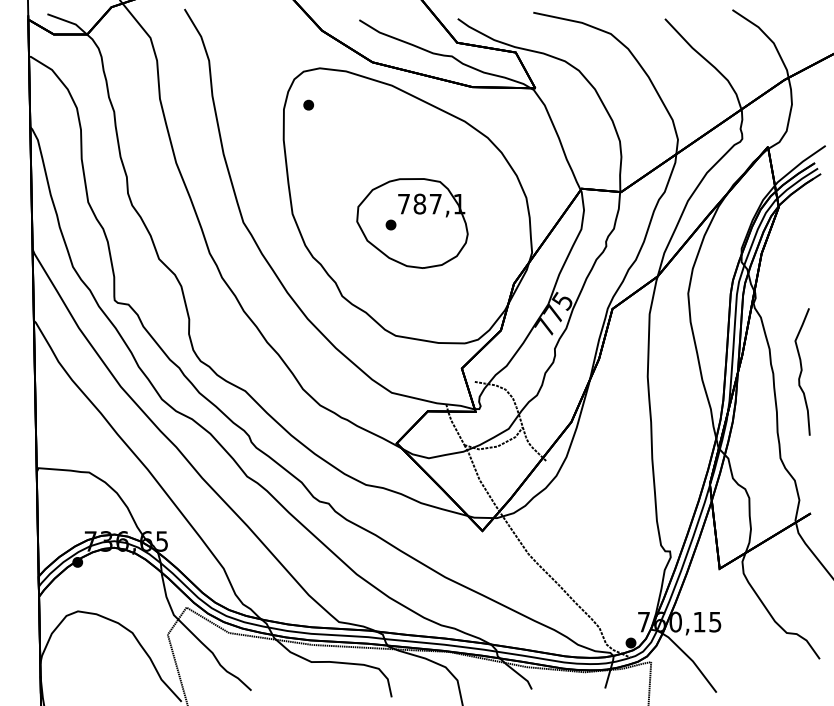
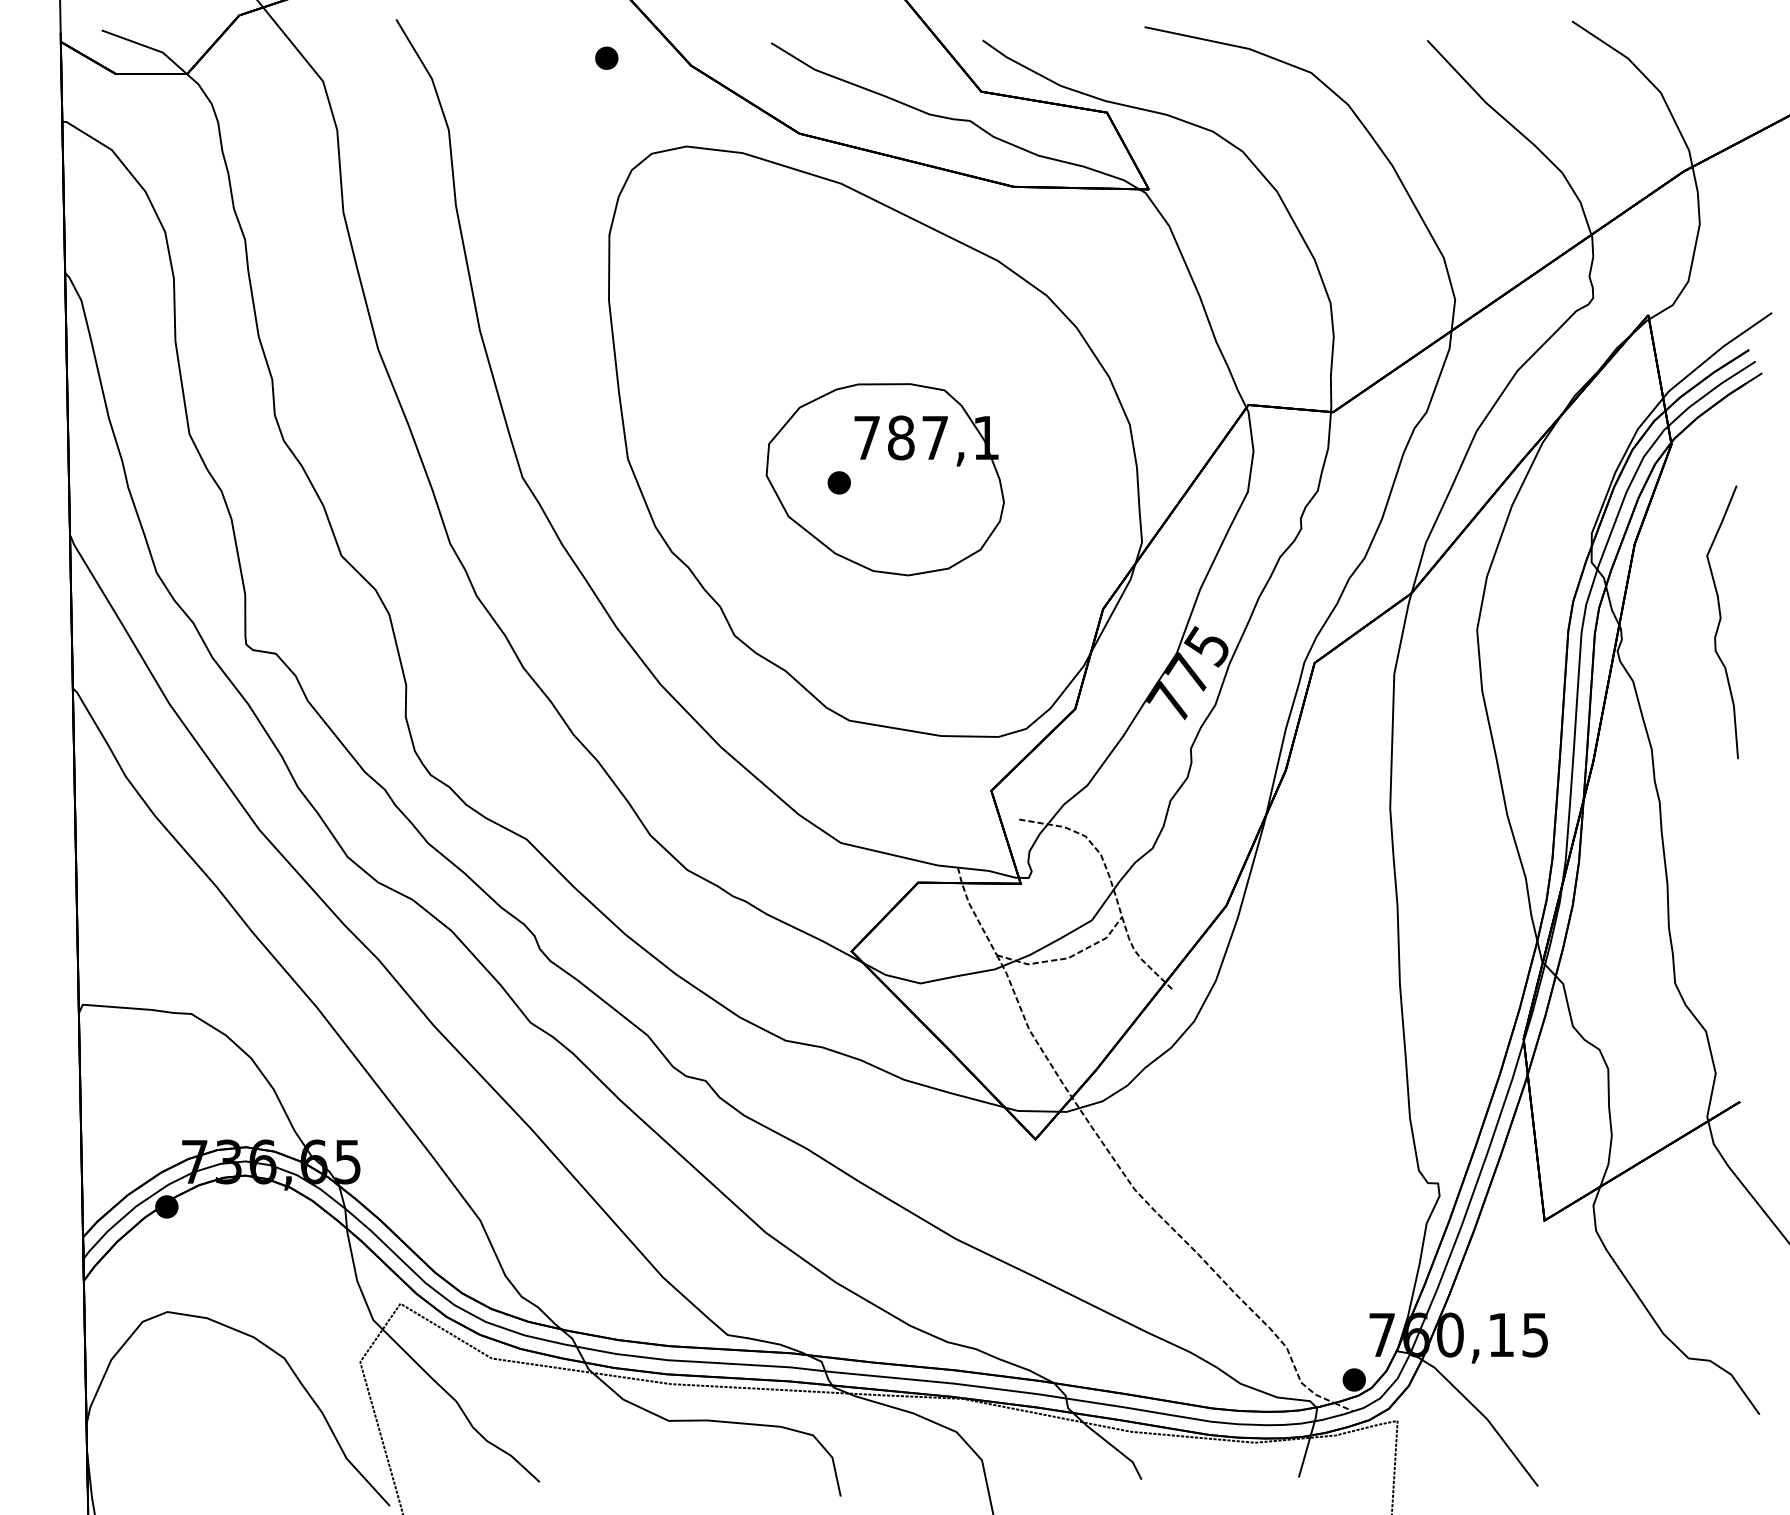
part: (308, 104) -> (606, 56), moved
curve: (802, 371) -> (1722, 621), moved

